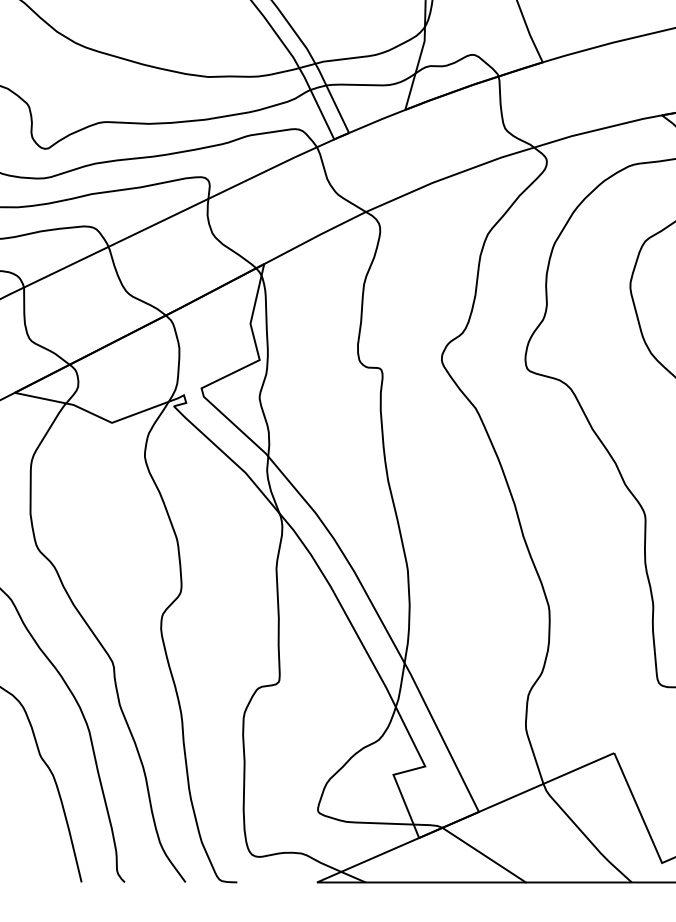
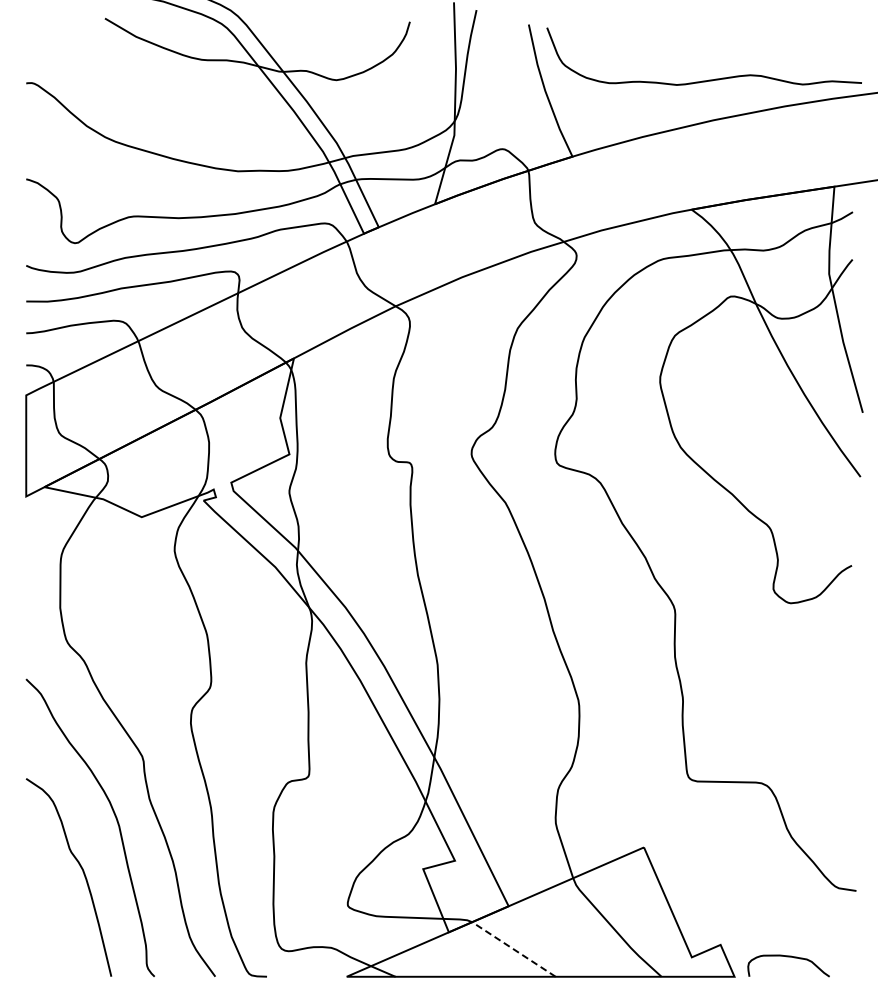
line: (483, 855) -> (513, 949), solid -> dashed

